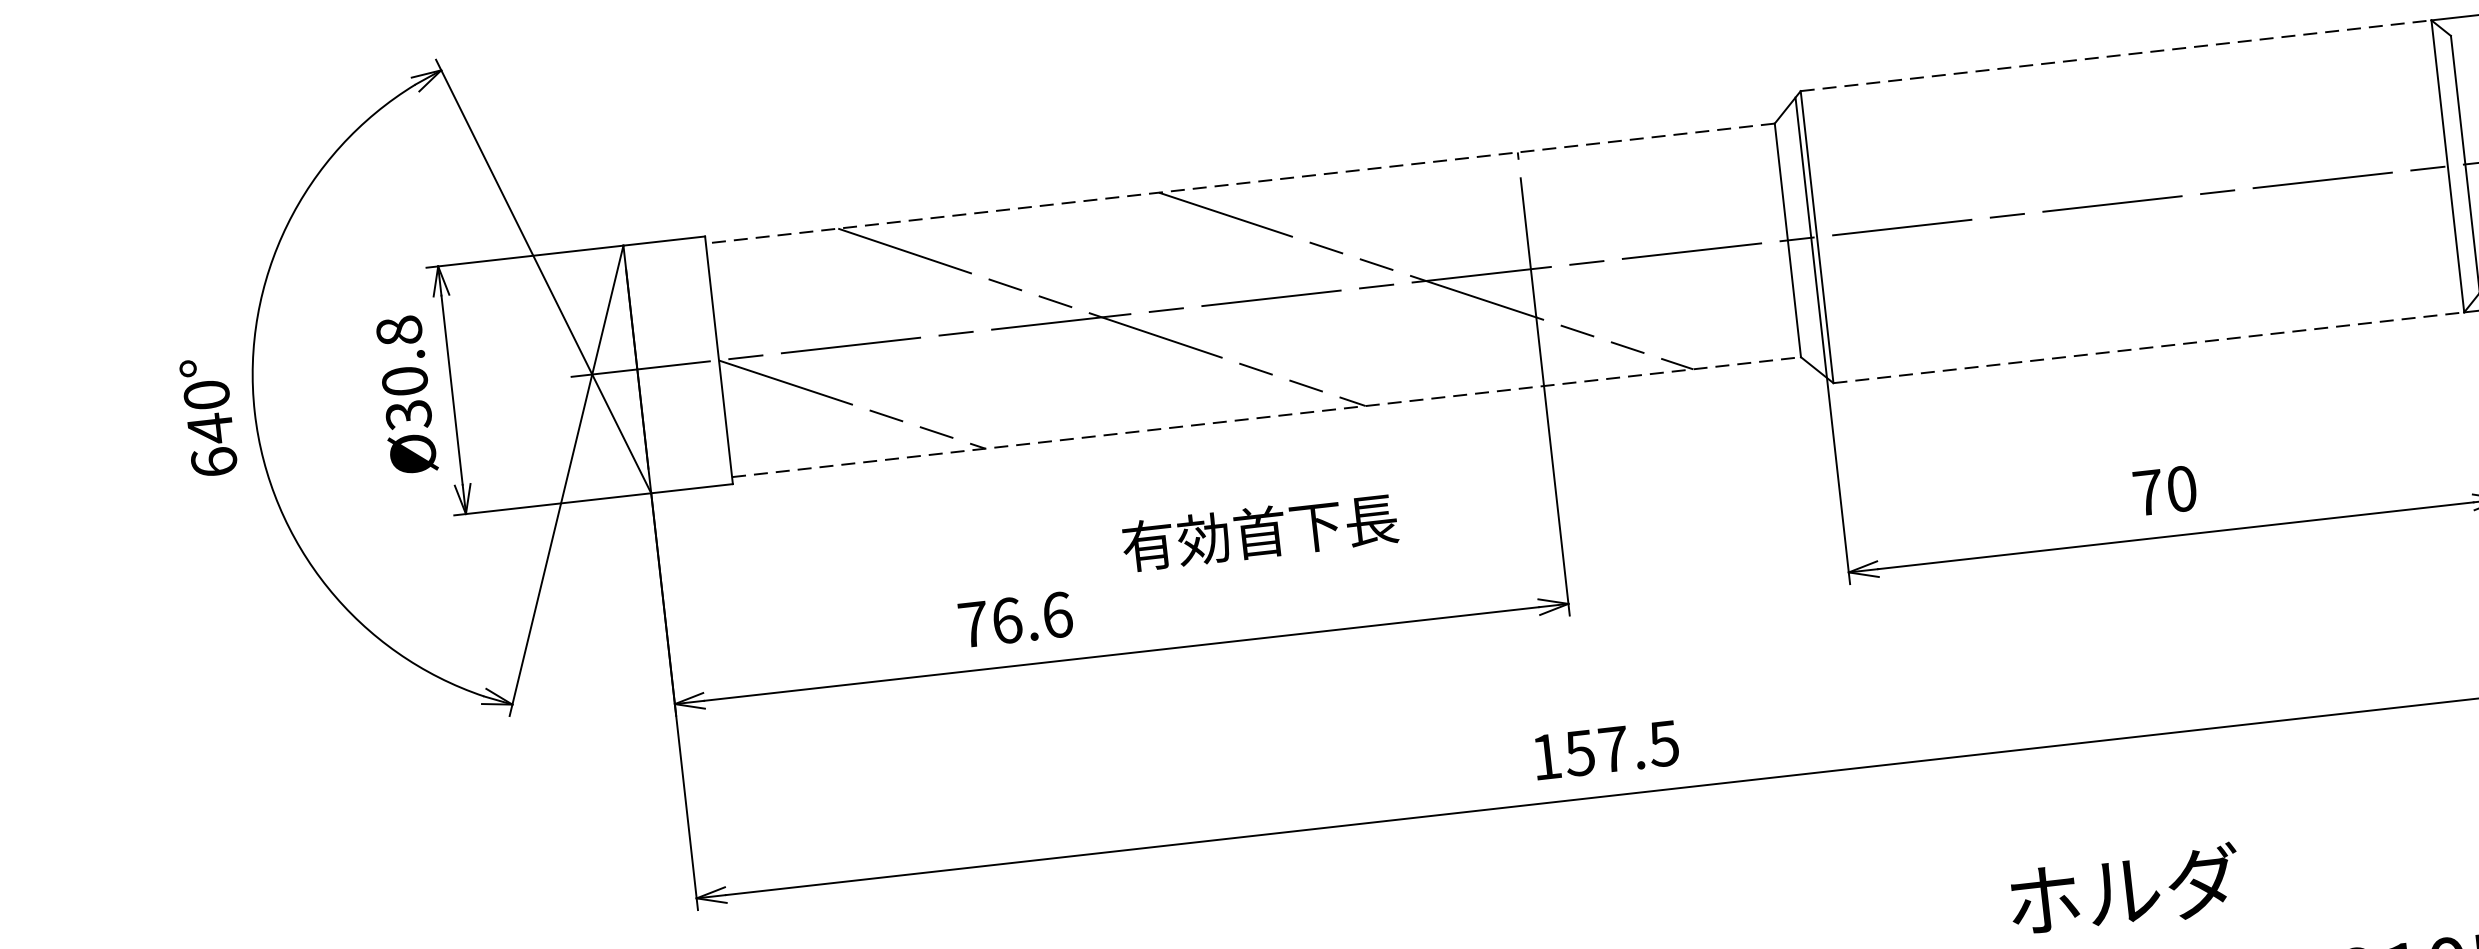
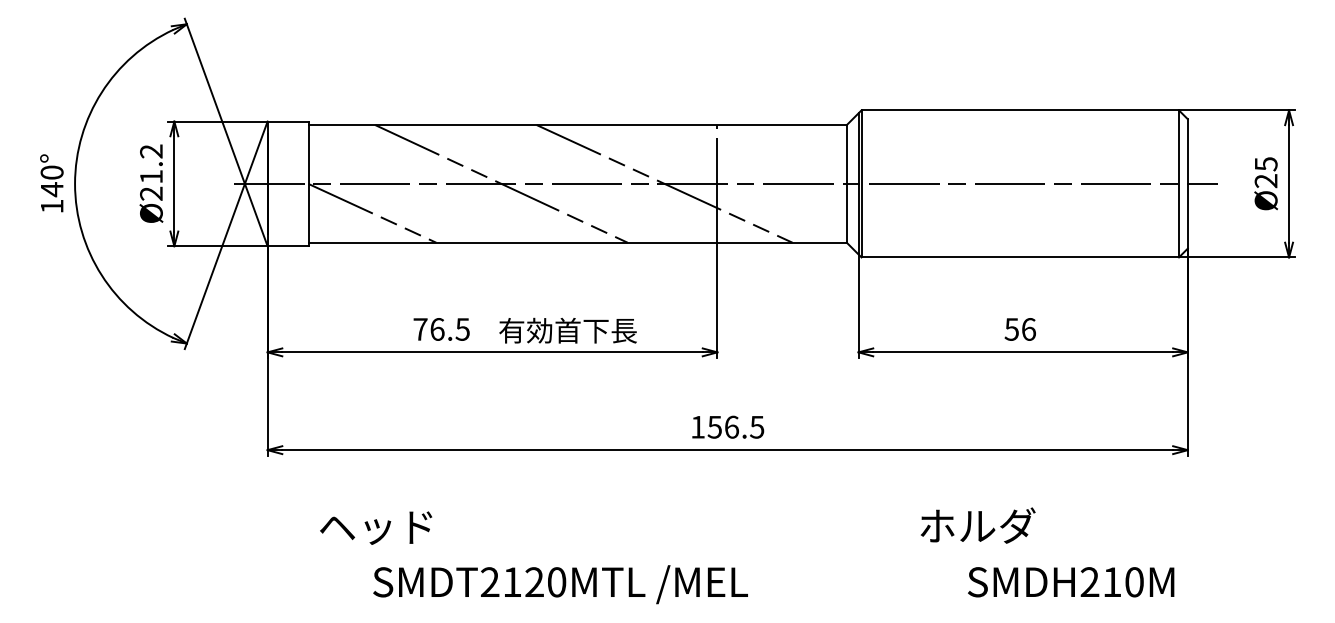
line: (2116, 55) -> (1020, 110), dashed -> solid
line: (1239, 184) -> (577, 125), dashed -> solid
line: (2149, 347) -> (1020, 257), dashed -> solid
text: (404, 372) -> (151, 172), Ø30.8 -> Ø21.2
line: (1267, 416) -> (578, 242), dashed -> solid
text: (213, 462) -> (51, 206), 640° -> 140°
text: (2163, 491) -> (1019, 329), 70 -> 56
text: (1258, 532) -> (567, 330), moved
text: (1056, 615) -> (462, 329), 76.6 -> 76.5
text: (1612, 748) -> (731, 426), 157.5 -> 156.5

